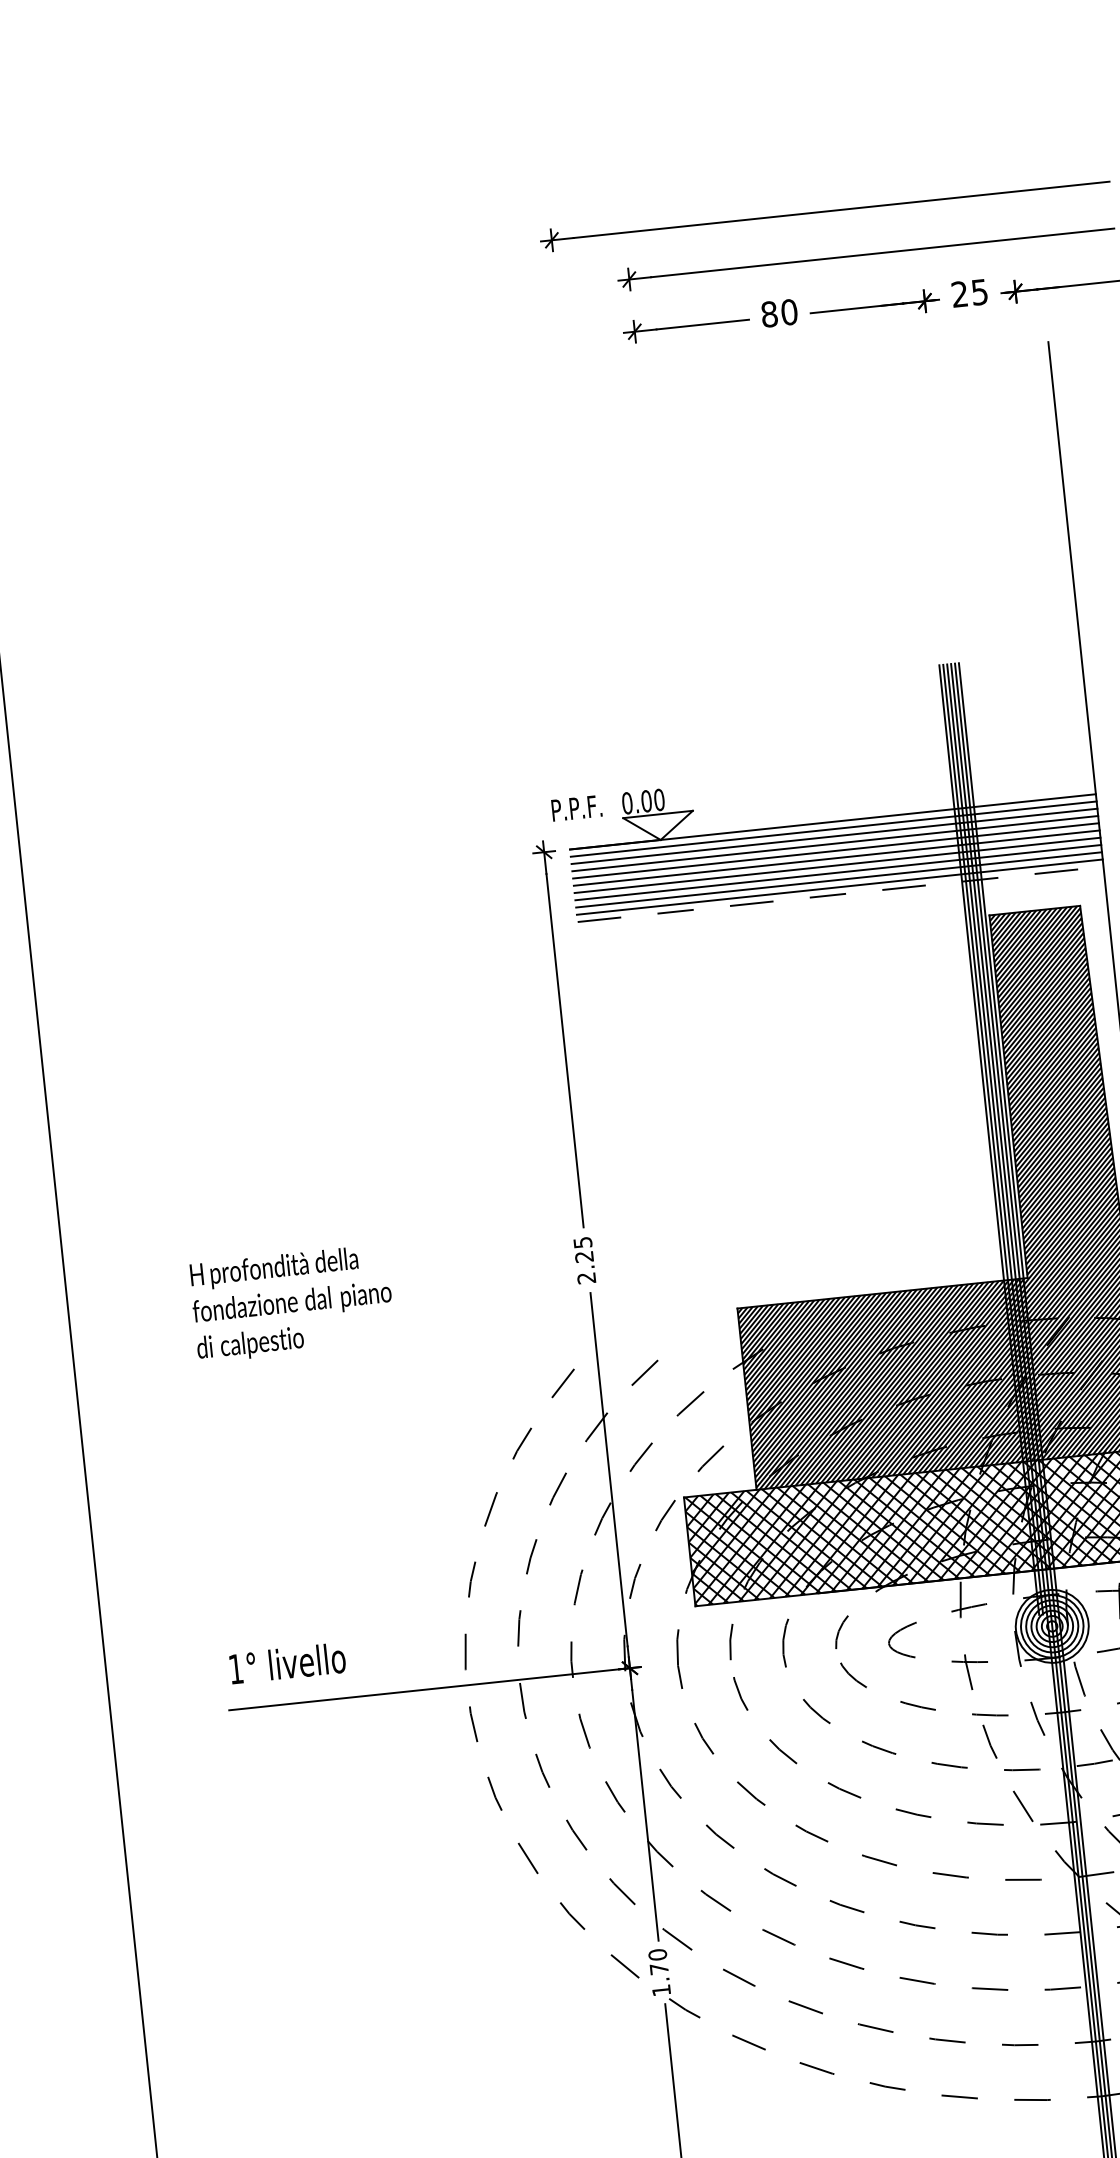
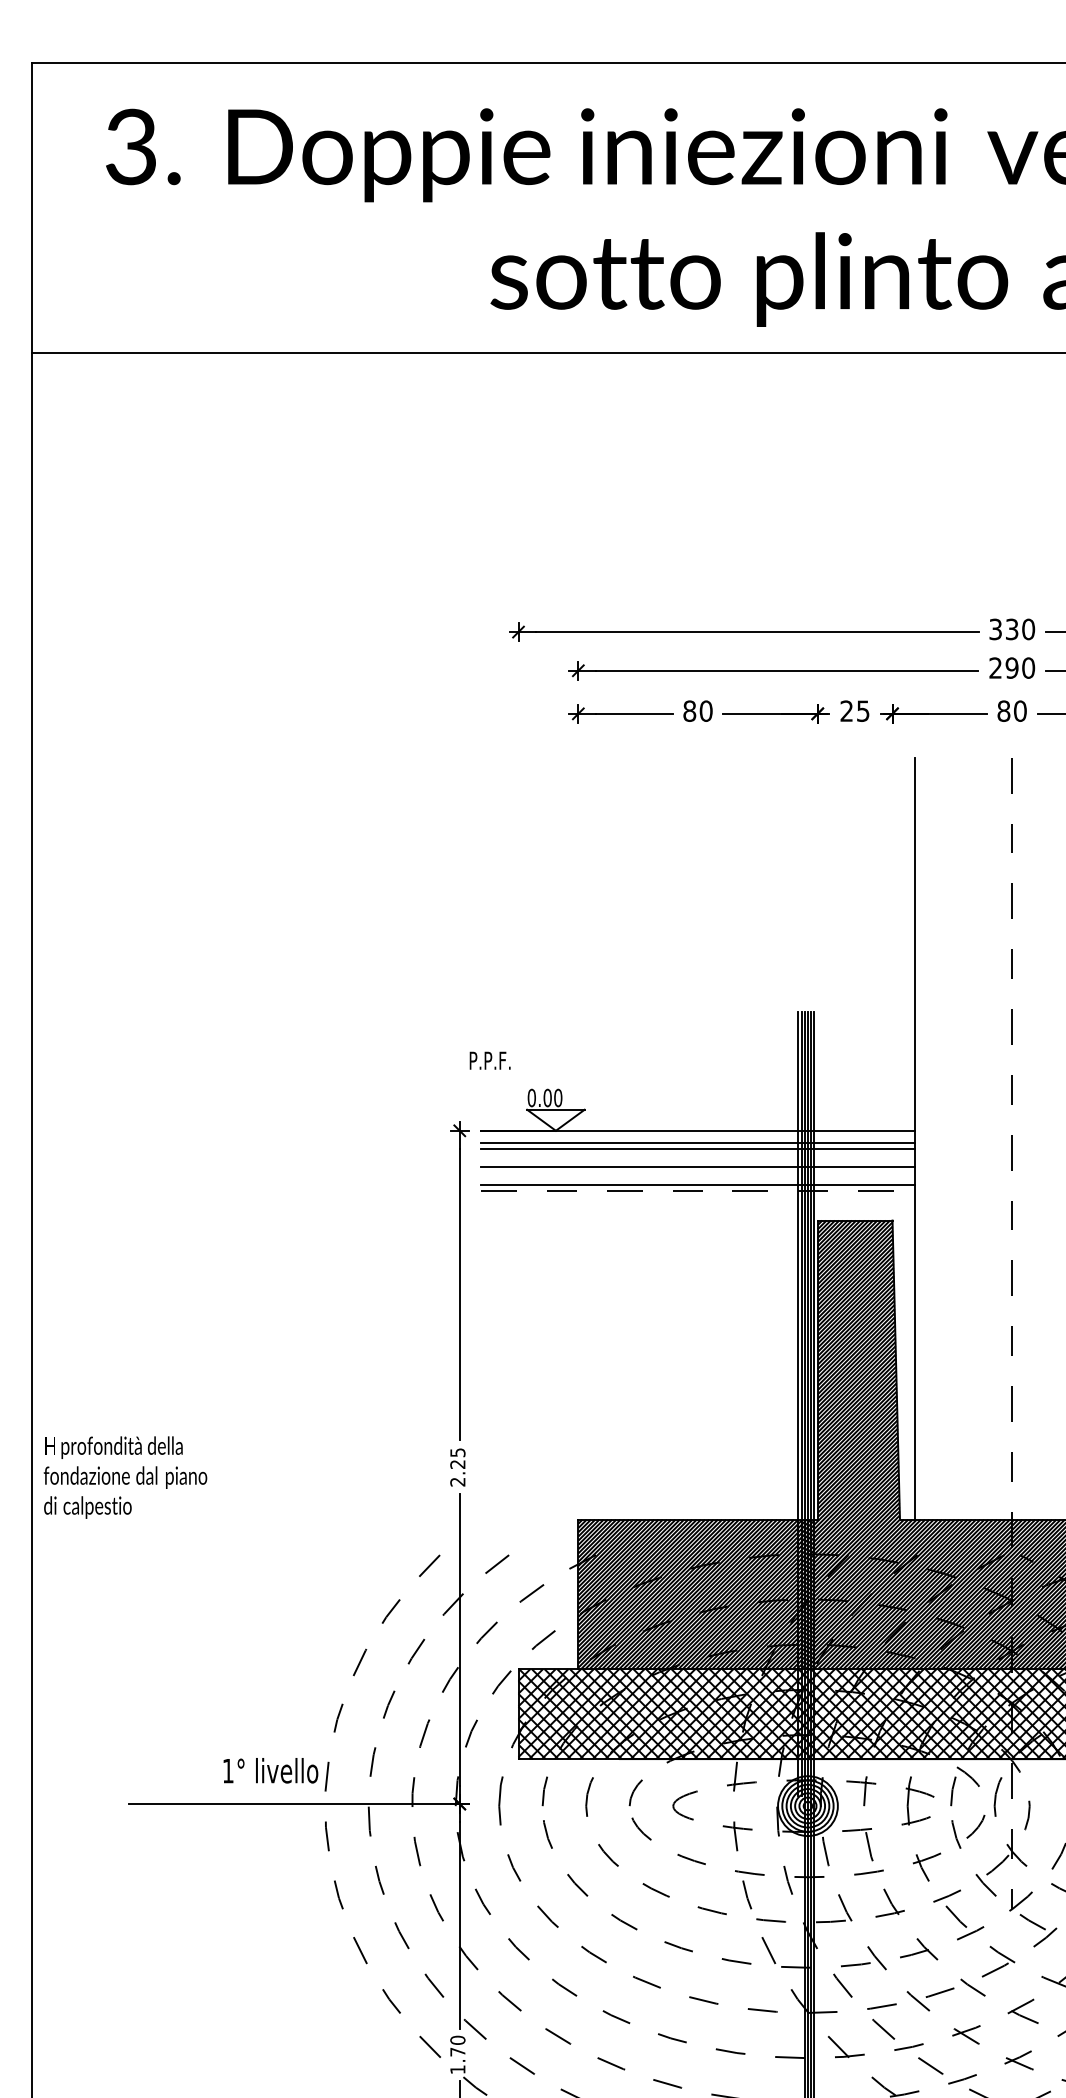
text: (575, 808) -> (489, 1060), moved
line: (833, 828) -> (697, 1136), removed
line: (835, 850) -> (697, 1154), removed
line: (836, 857) -> (697, 1160), removed
line: (837, 872) -> (697, 1172), removed
line: (838, 879) -> (697, 1178), removed
text: (292, 1303) -> (125, 1477), moved
text: (287, 1663) -> (270, 1770), moved

